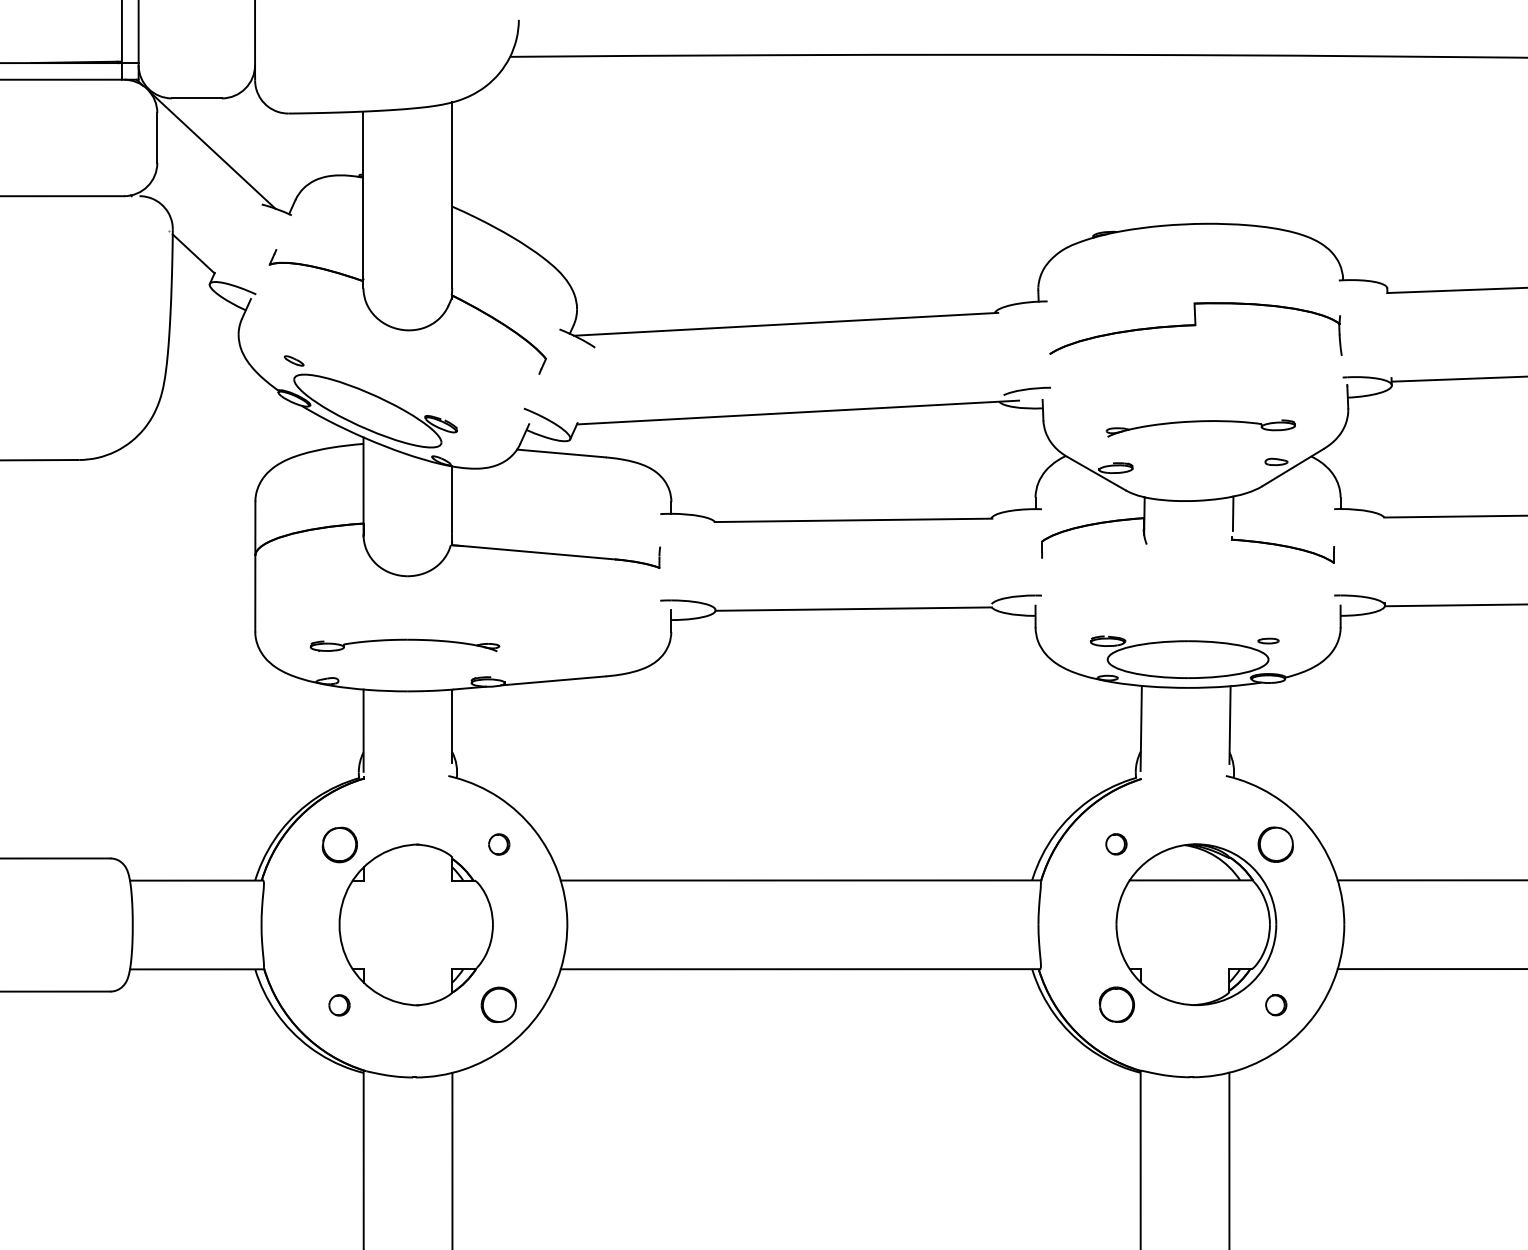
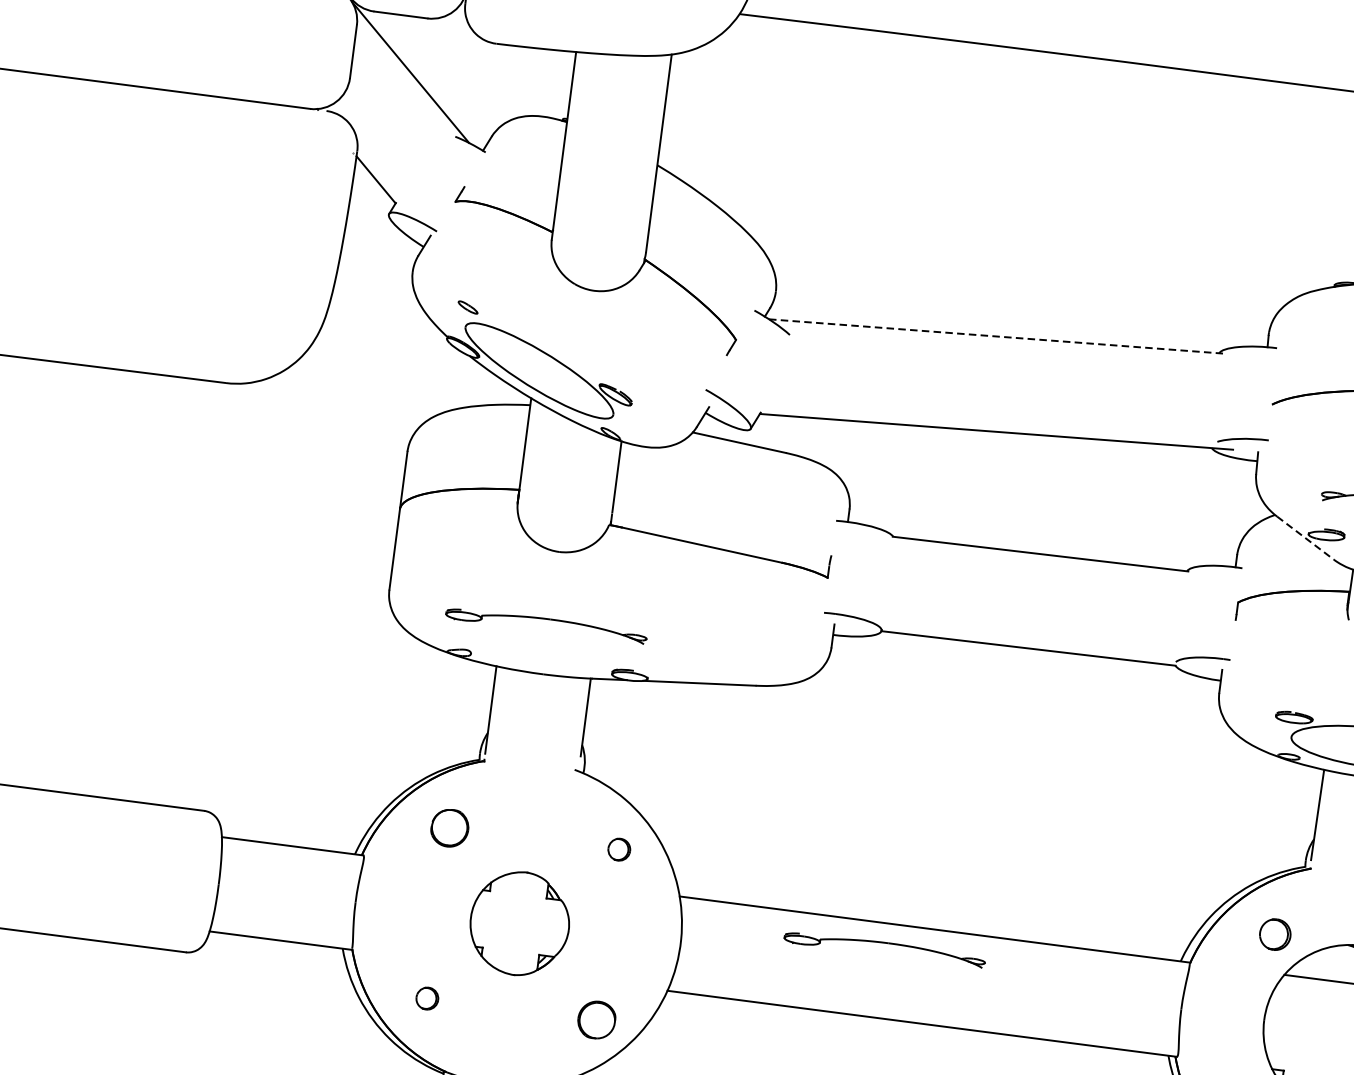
line: (786, 324) -> (996, 336), solid -> dashed
line: (1097, 473) -> (1306, 537), solid -> dashed
part: (1116, 844) -> (1275, 934), size x1.4
part: (756, 904) -> (884, 948), added
part: (415, 924) -> (519, 923), size x0.6

